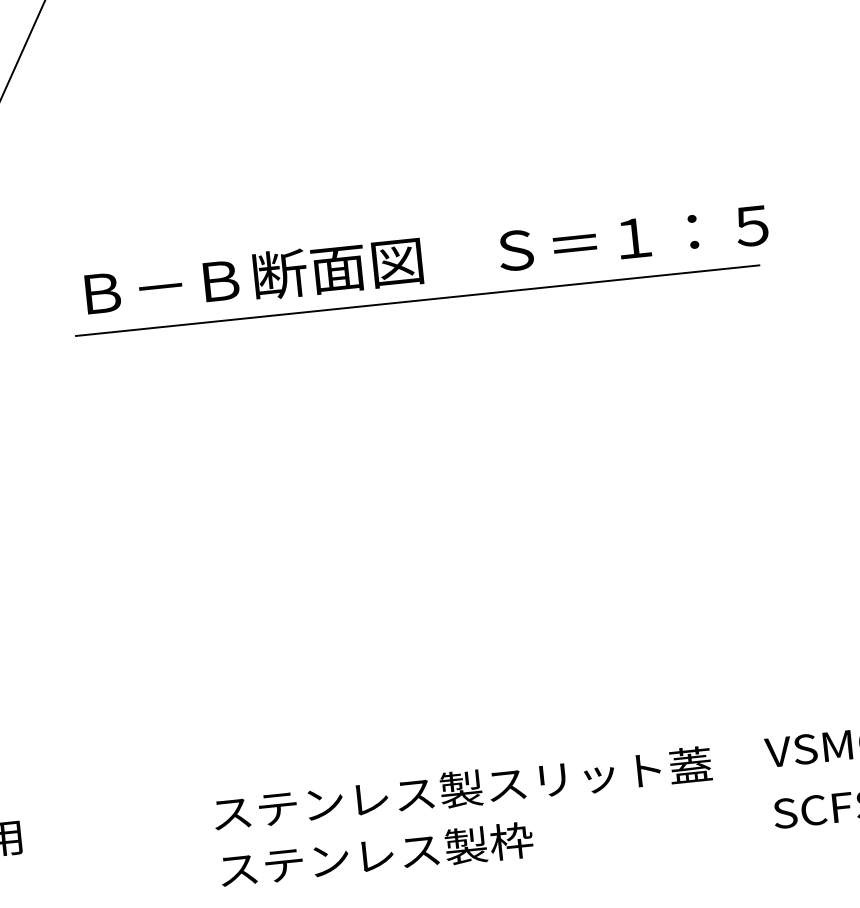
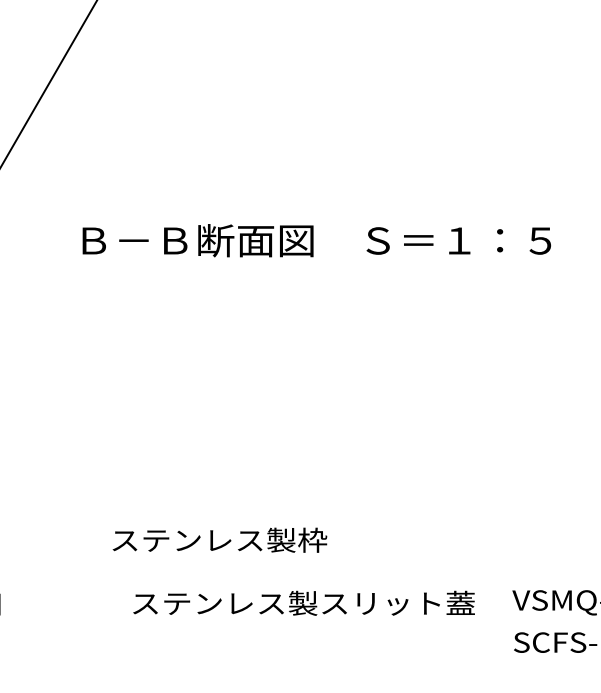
line: (417, 301) -> (307, 268), removed
text: (375, 854) -> (219, 539), moved

